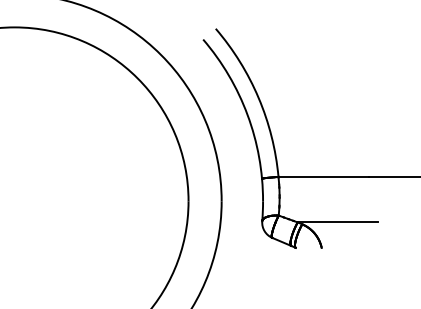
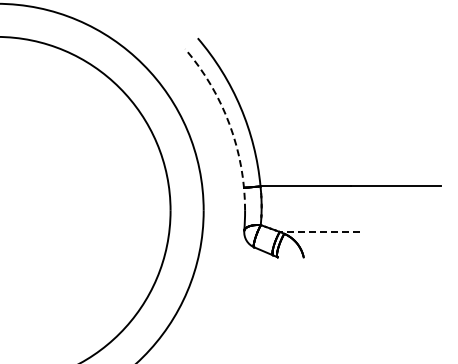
arc: (247, 114) -> (229, 124), solid -> dashed
line: (337, 221) -> (319, 231), solid -> dashed

